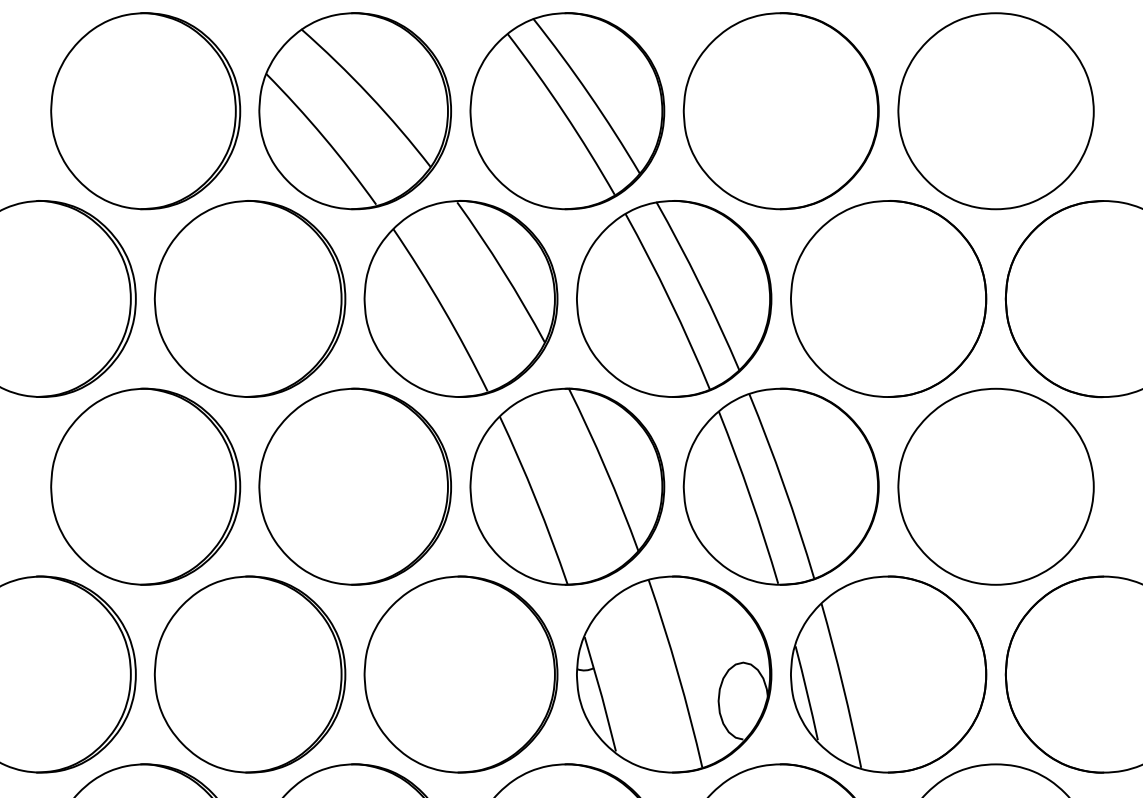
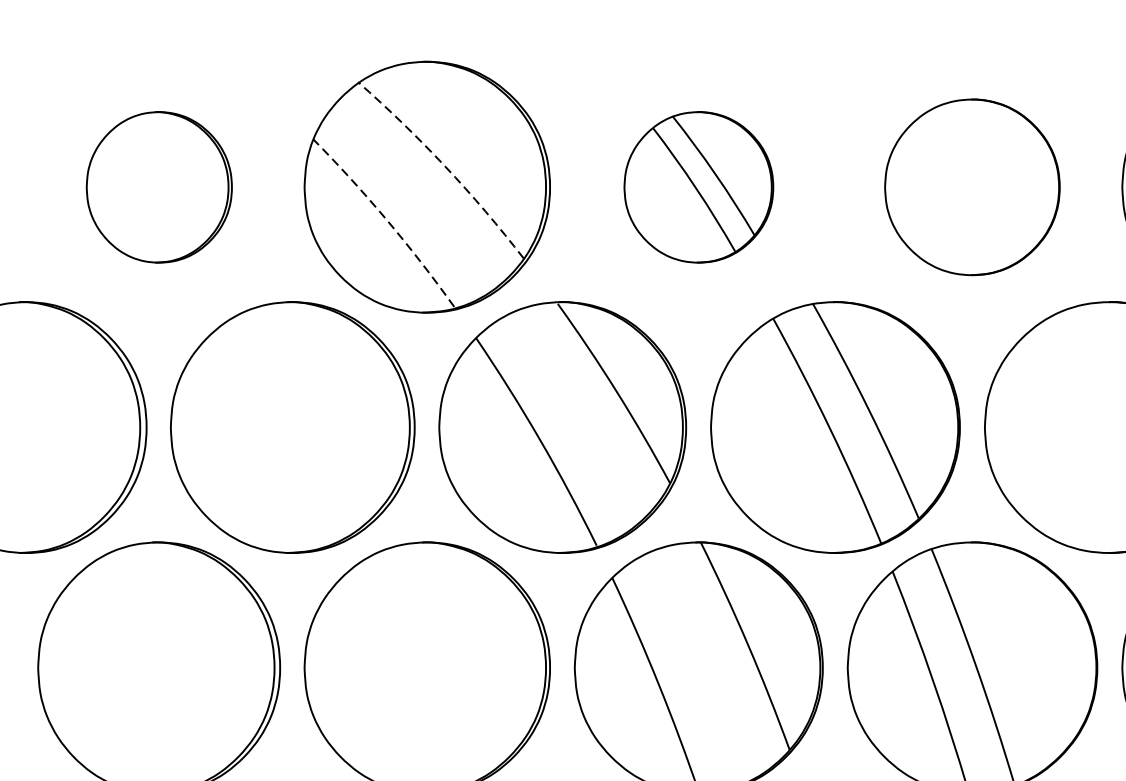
arc: (369, 94) -> (445, 165), solid -> dashed
part: (145, 111) -> (158, 187), size x0.6
part: (567, 111) -> (698, 187), size x0.6
part: (780, 111) -> (971, 187), size x0.7
arc: (323, 137) -> (386, 220), solid -> dashed

